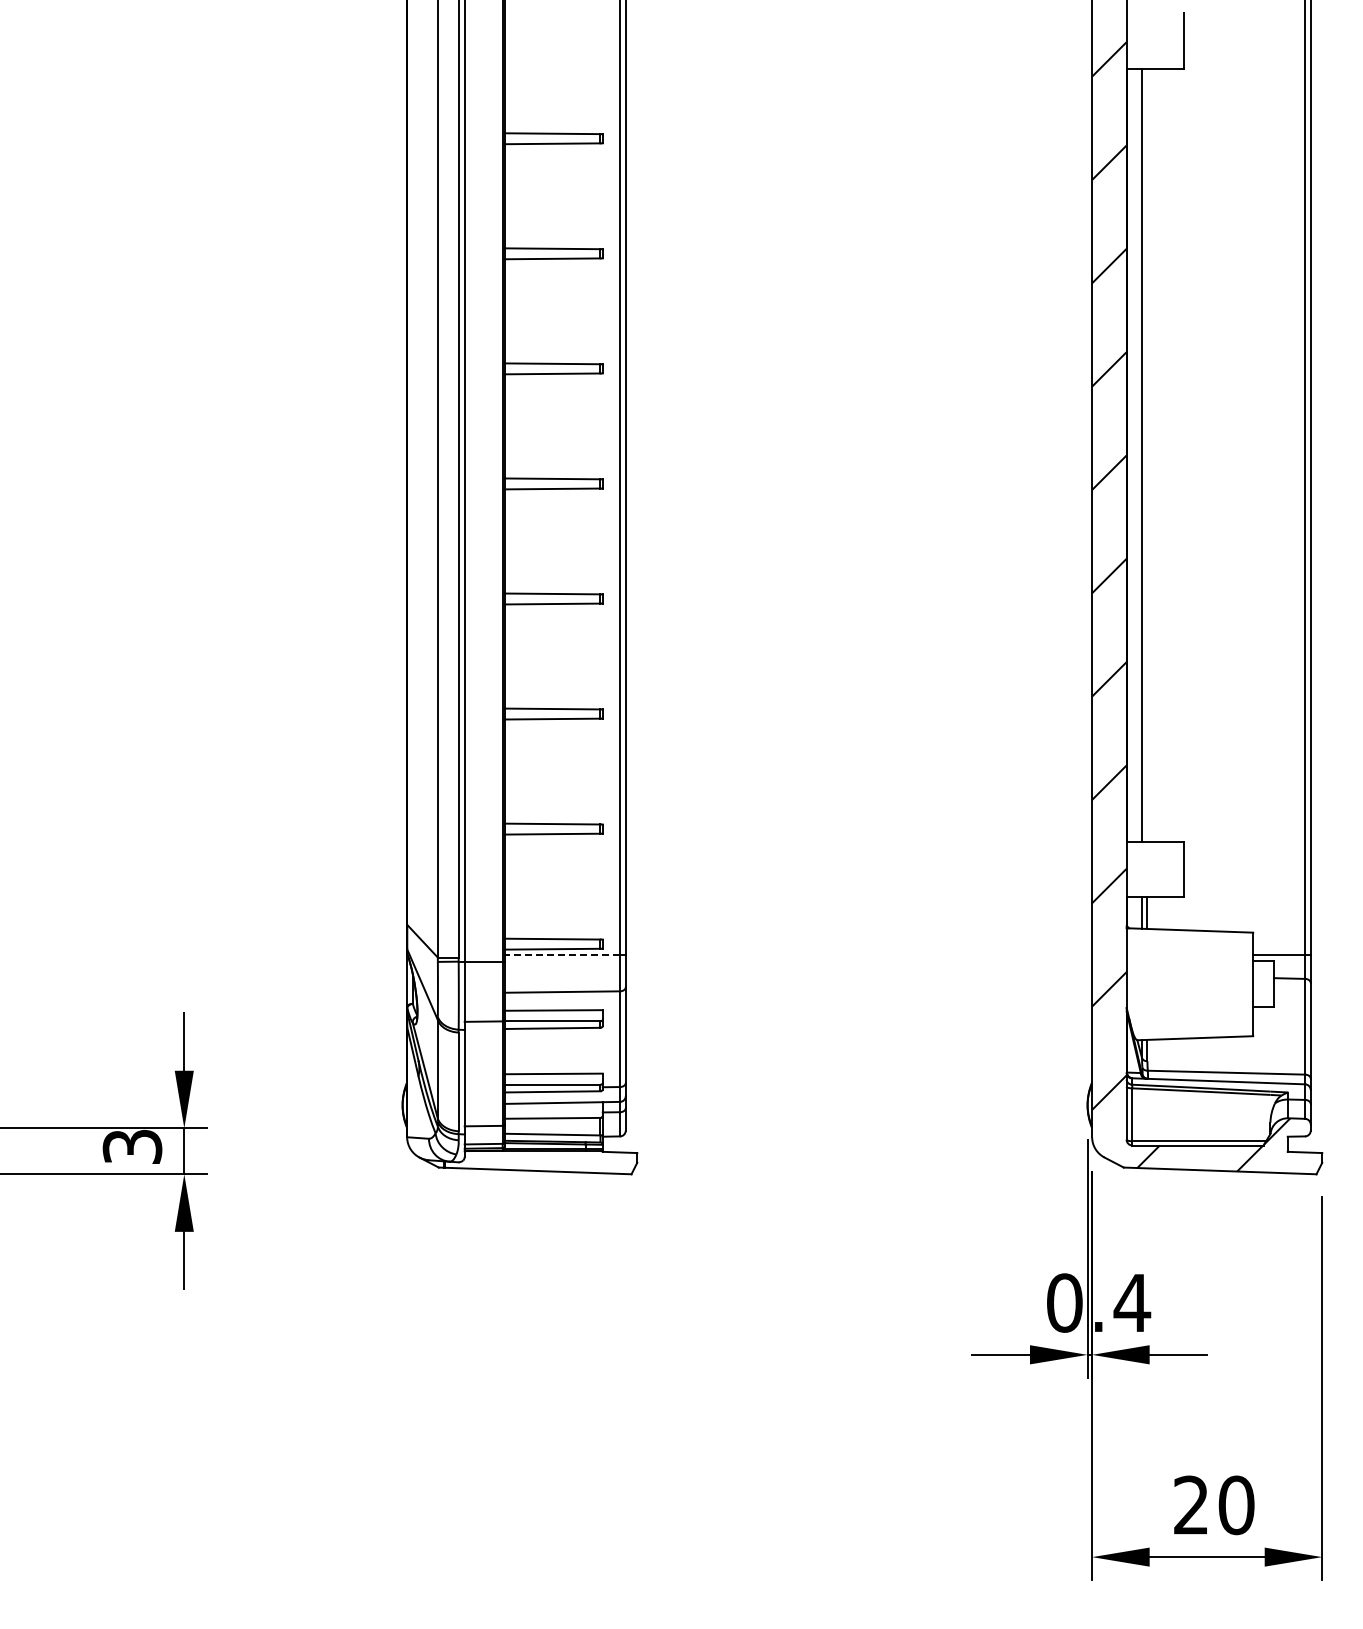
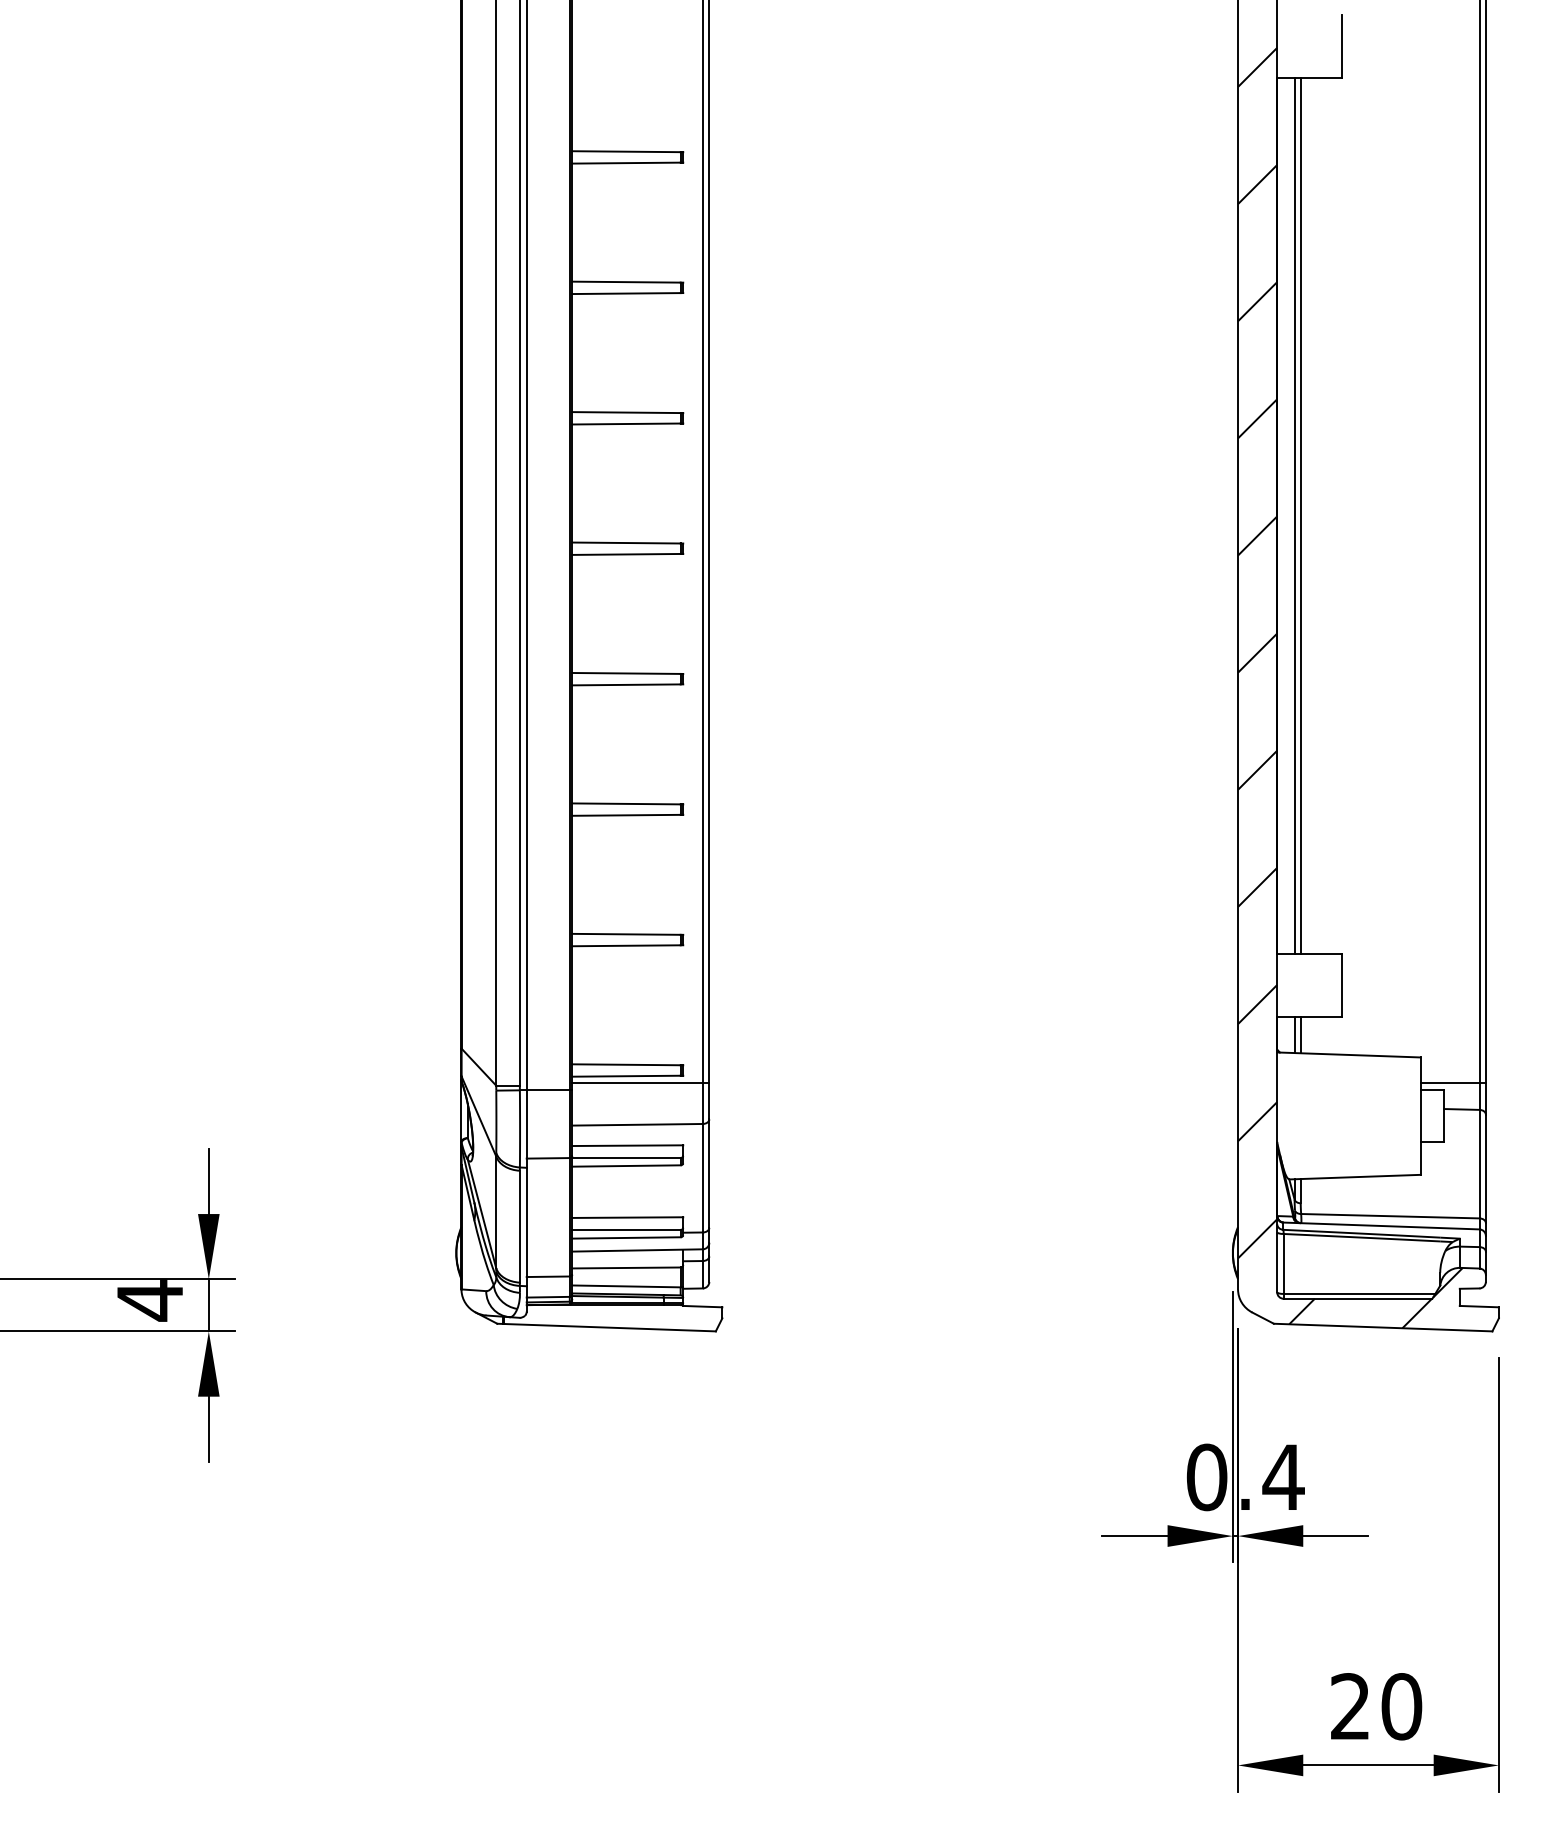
line: (1147, 454) -> (1300, 515), added
line: (562, 955) -> (637, 1083), dashed -> solid
text: (132, 1147) -> (150, 1301), 3 -> 4

